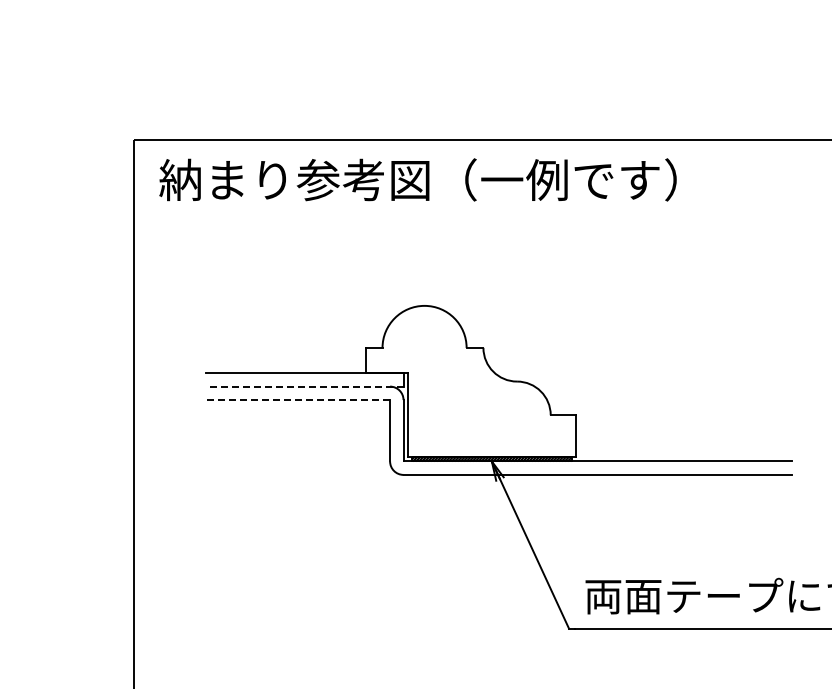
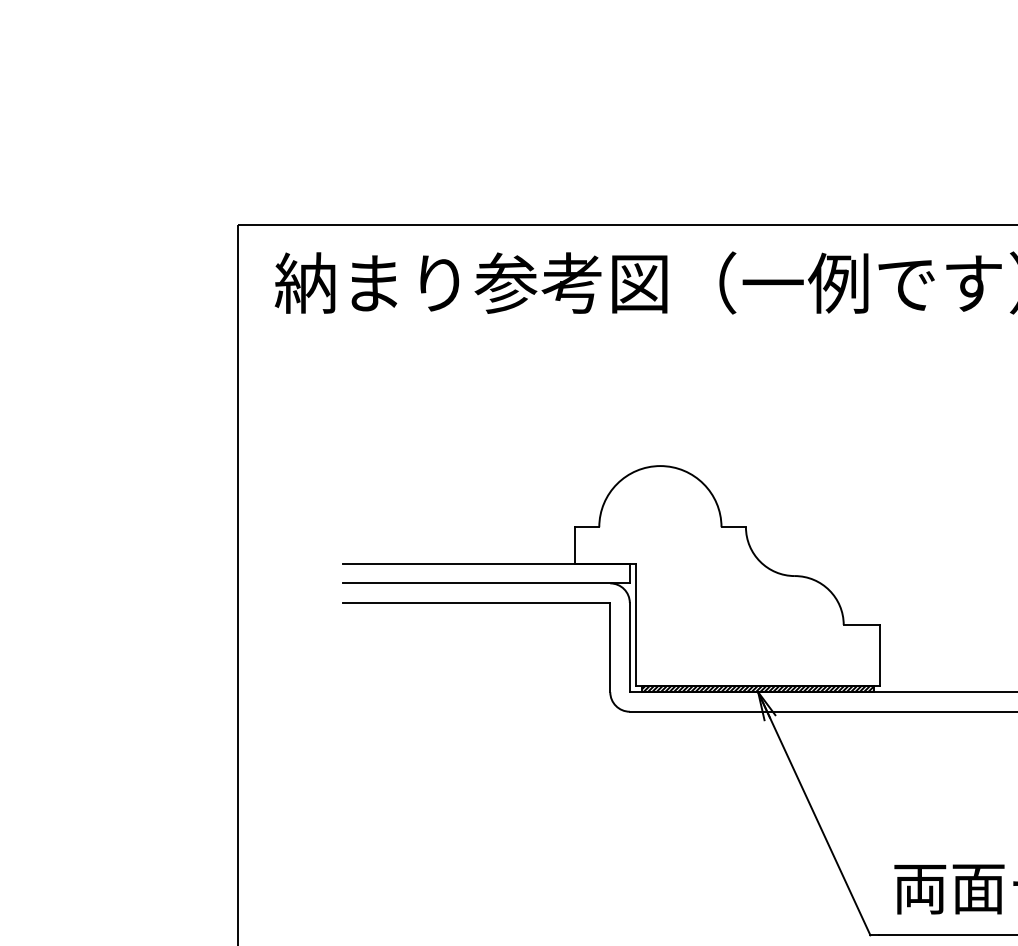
line: (304, 386) -> (485, 583), dashed -> solid
line: (297, 400) -> (475, 603), dashed -> solid

